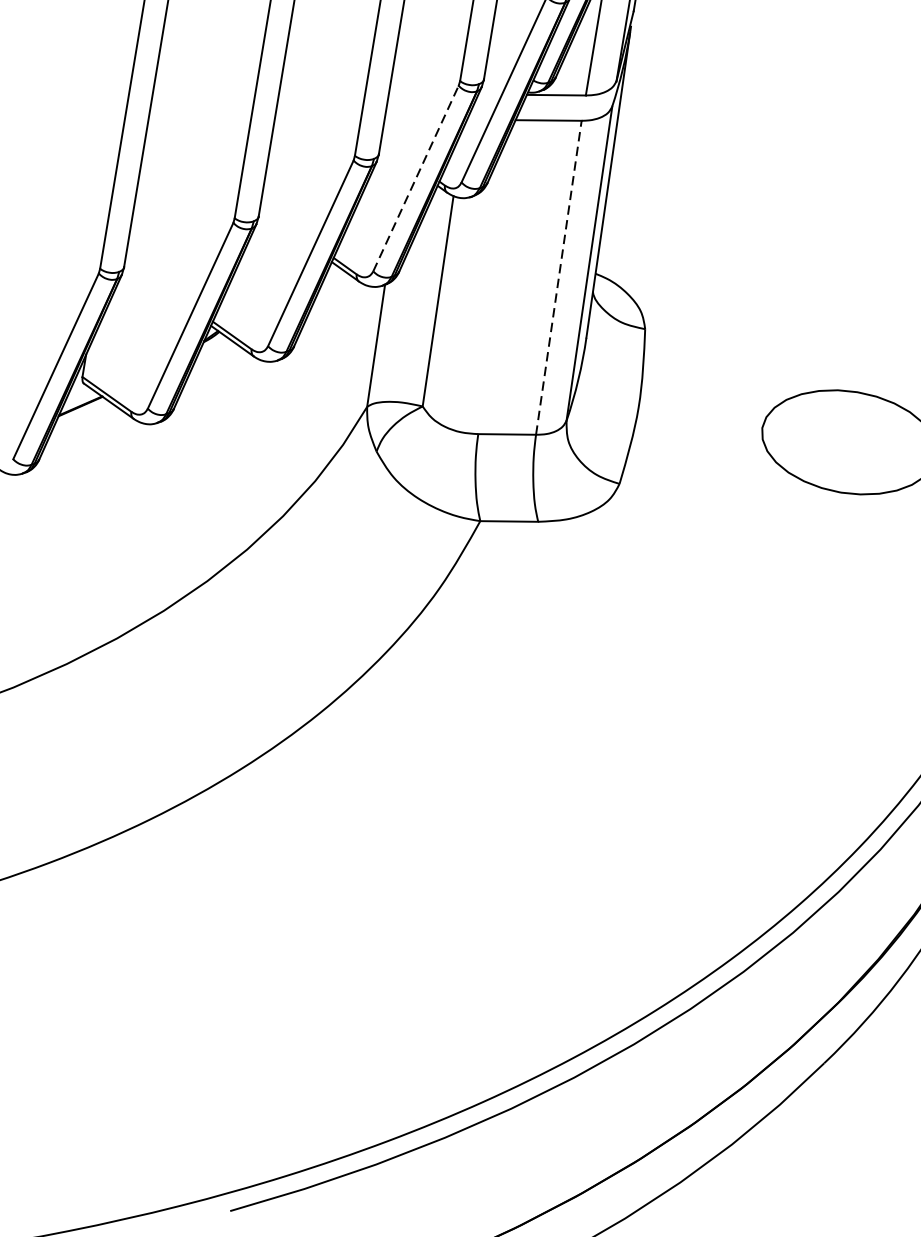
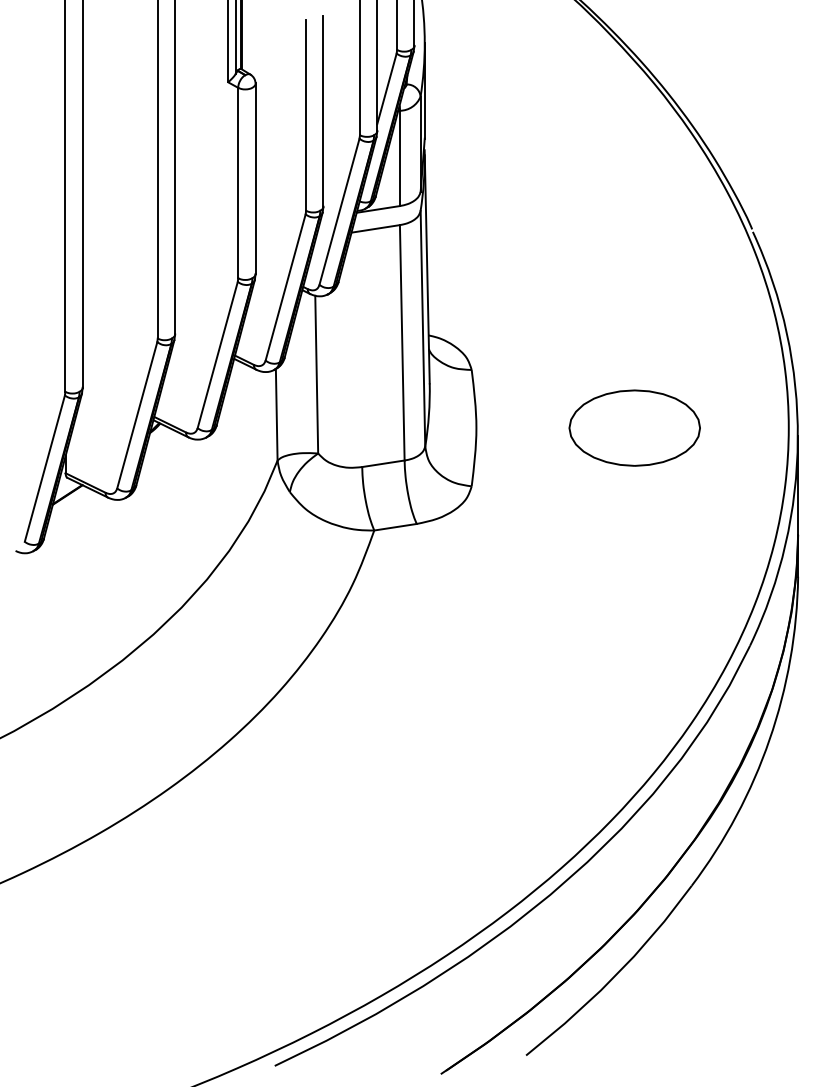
line: (415, 178) -> (285, 287), dashed -> solid
line: (559, 277) -> (402, 342), dashed -> solid

